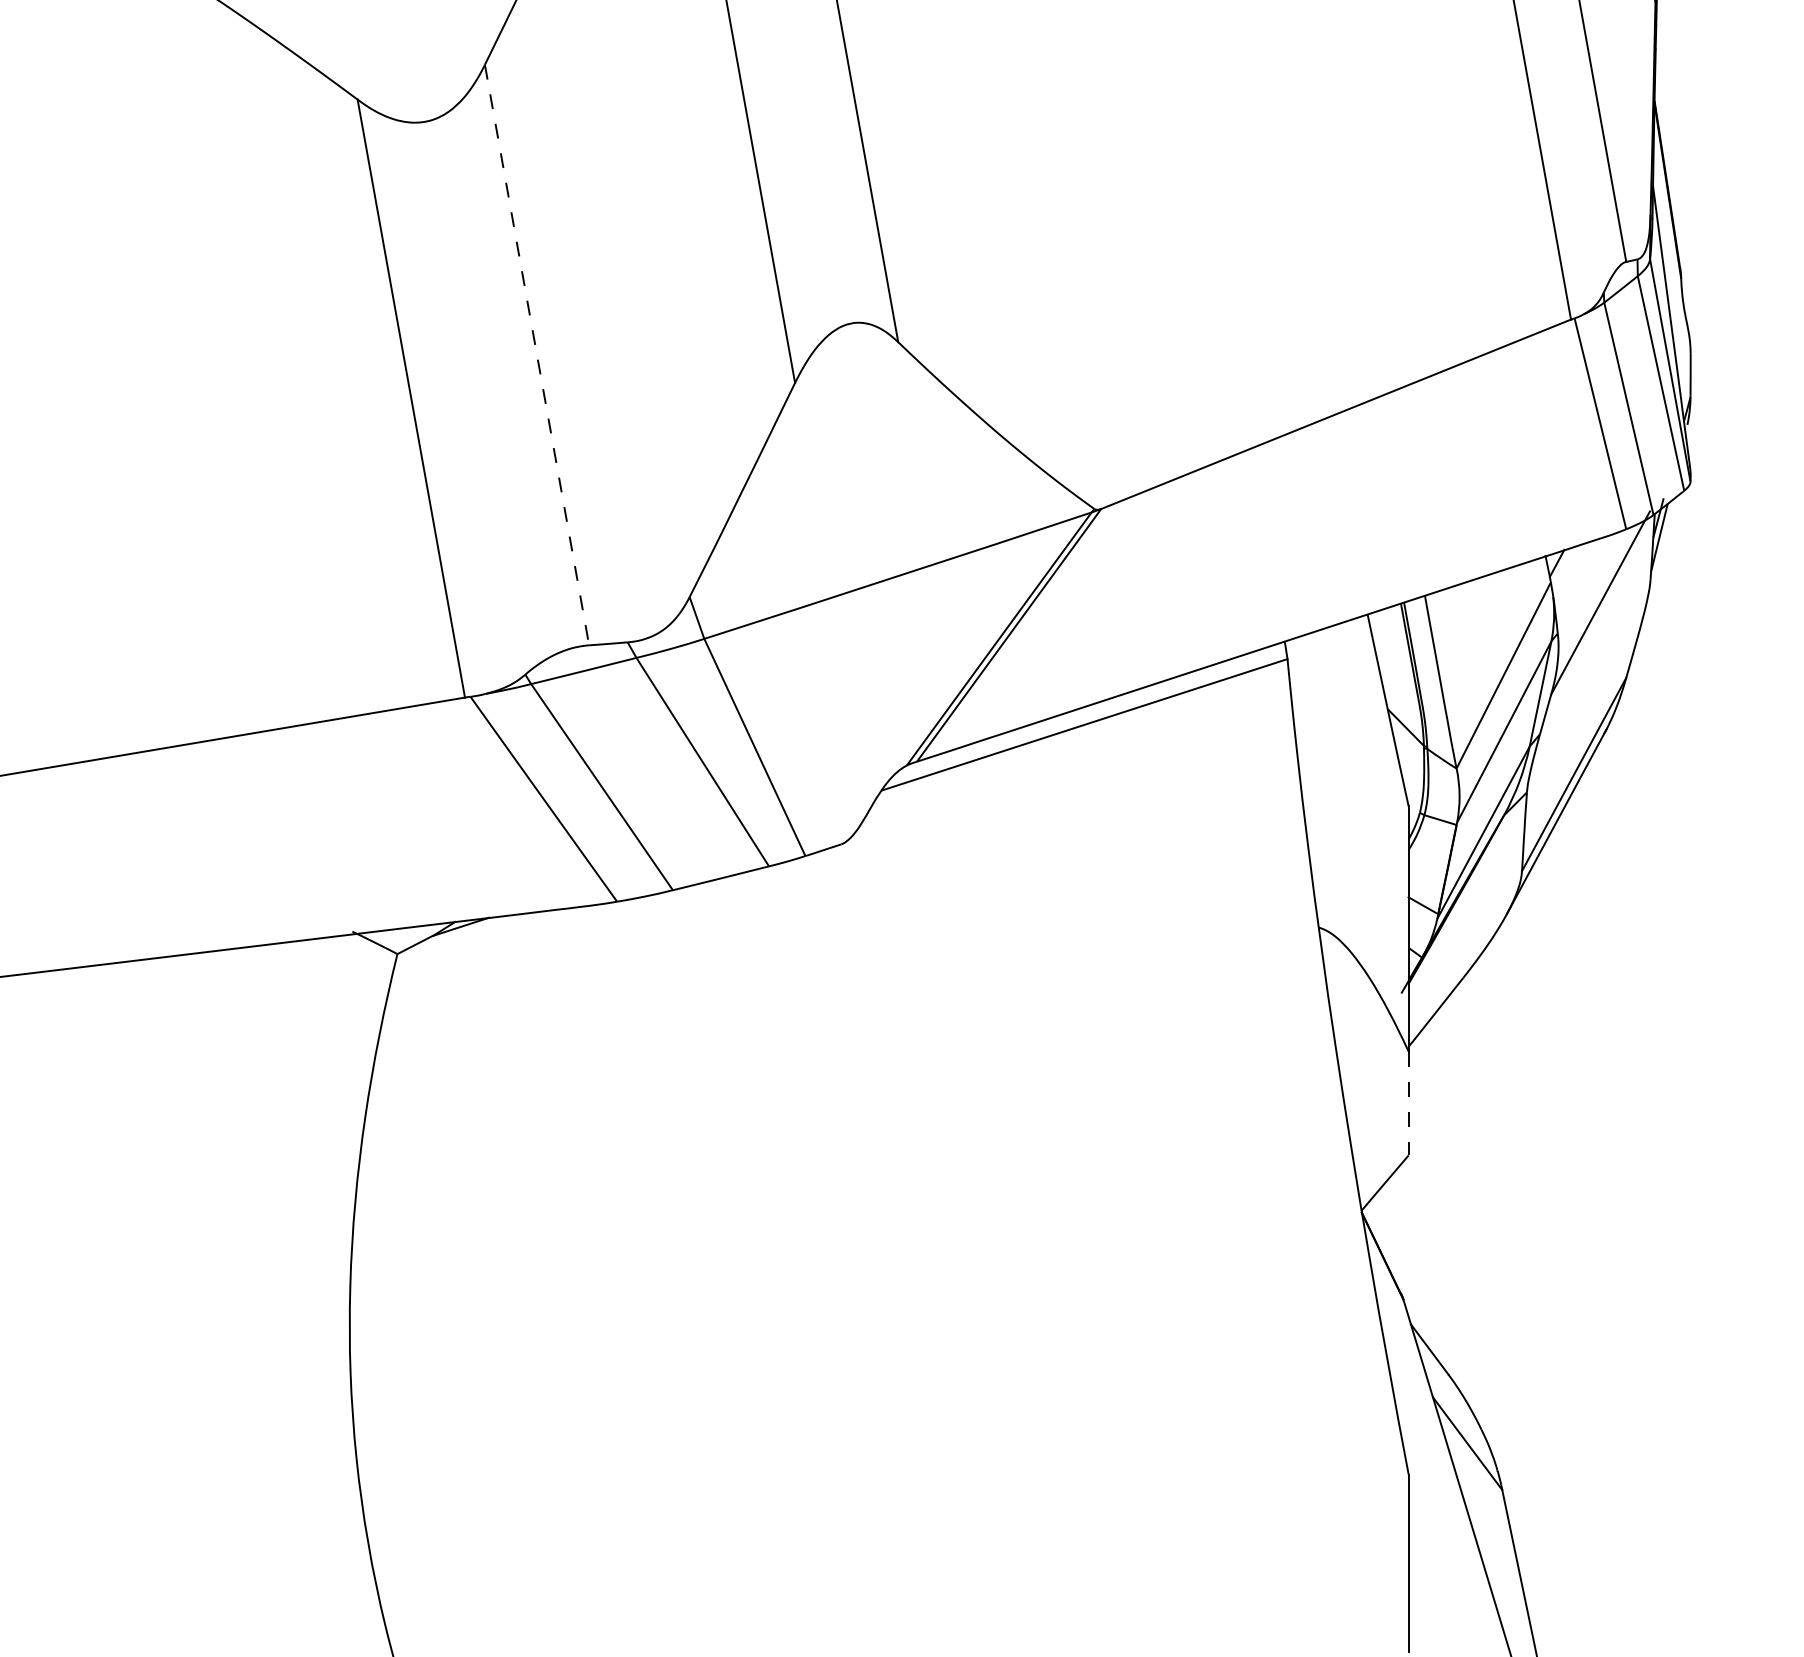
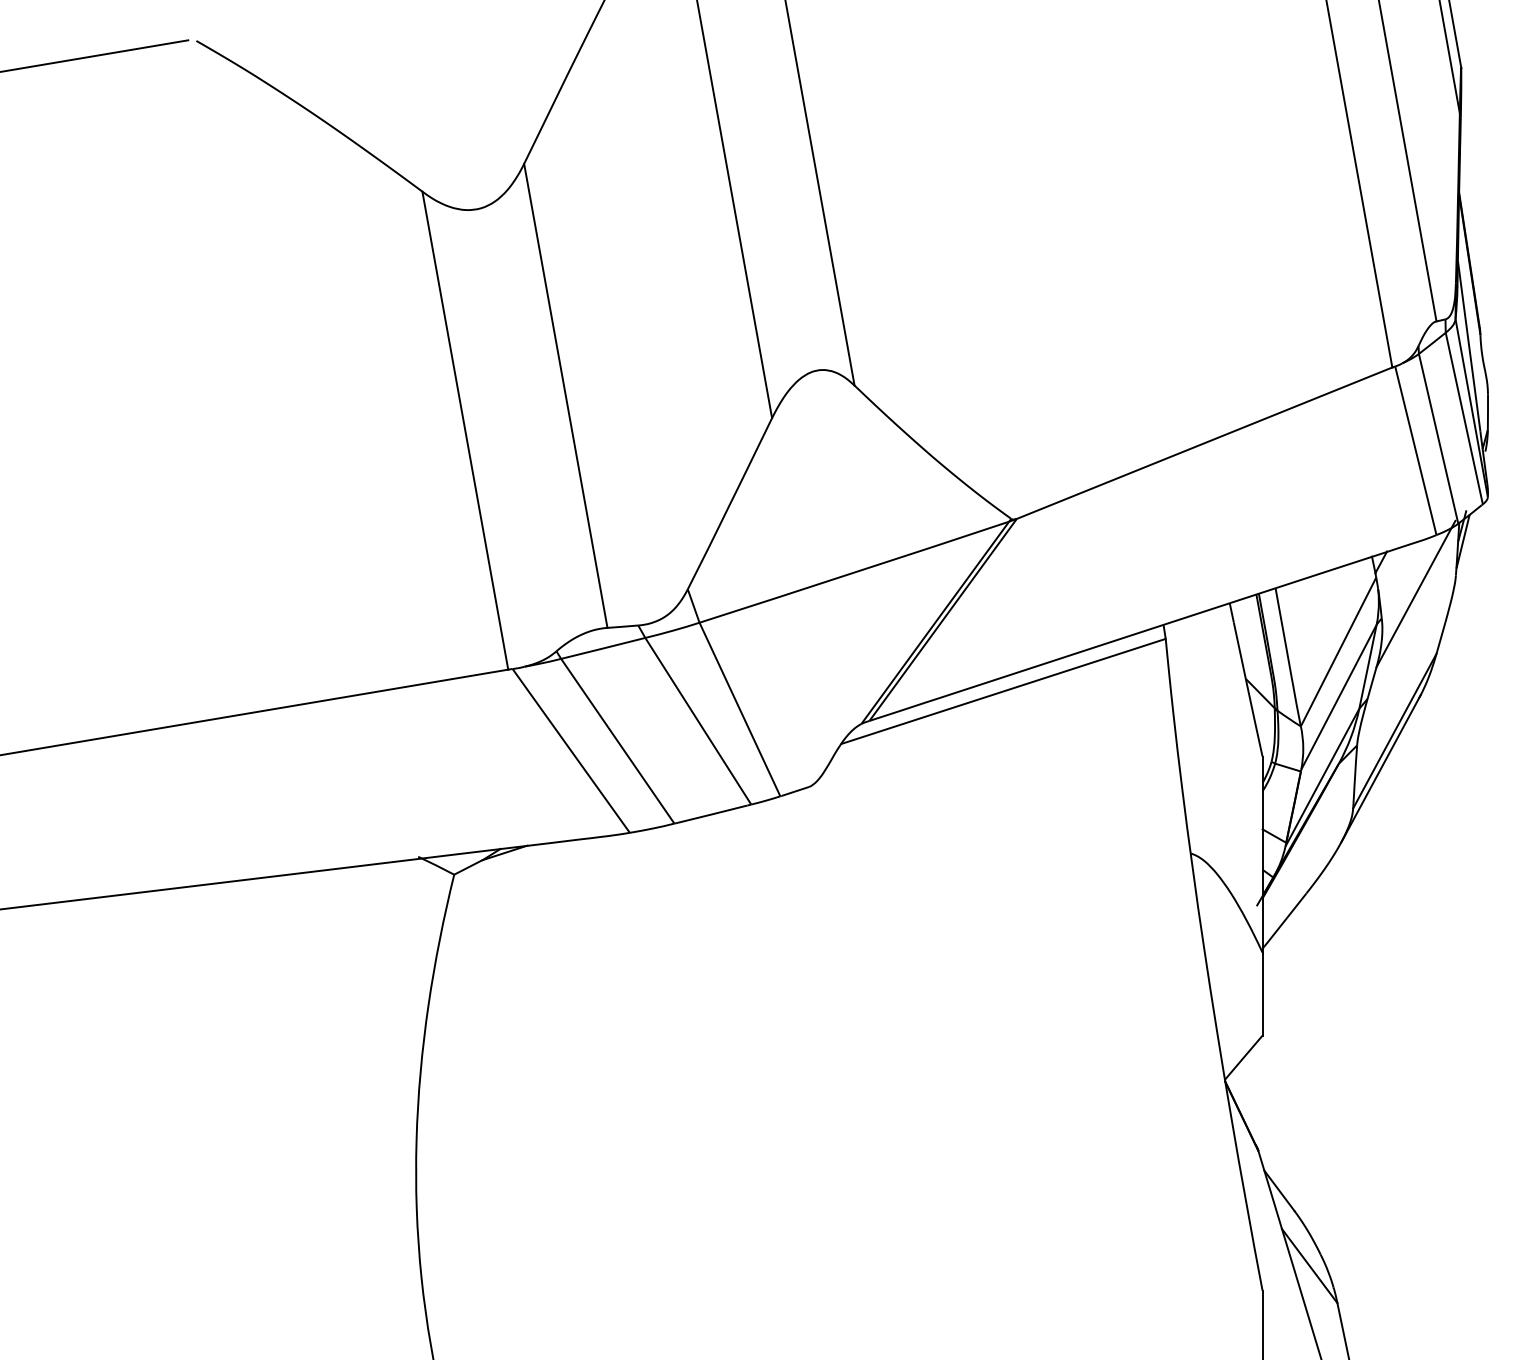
line: (536, 354) -> (565, 395), dashed -> solid
line: (1408, 1103) -> (1262, 994), dashed -> solid

